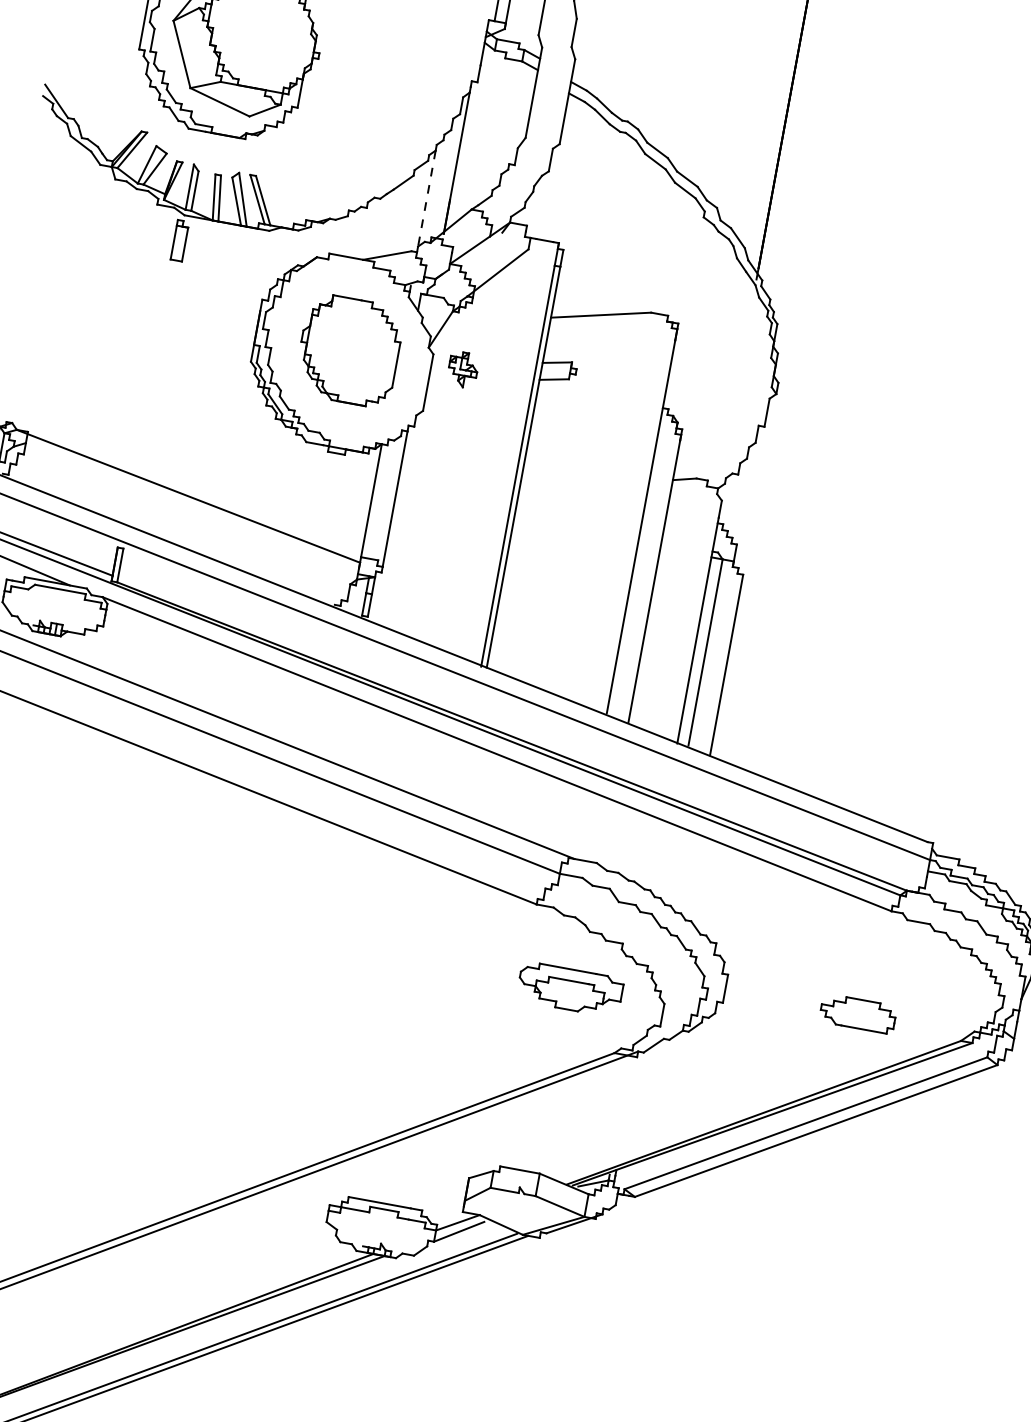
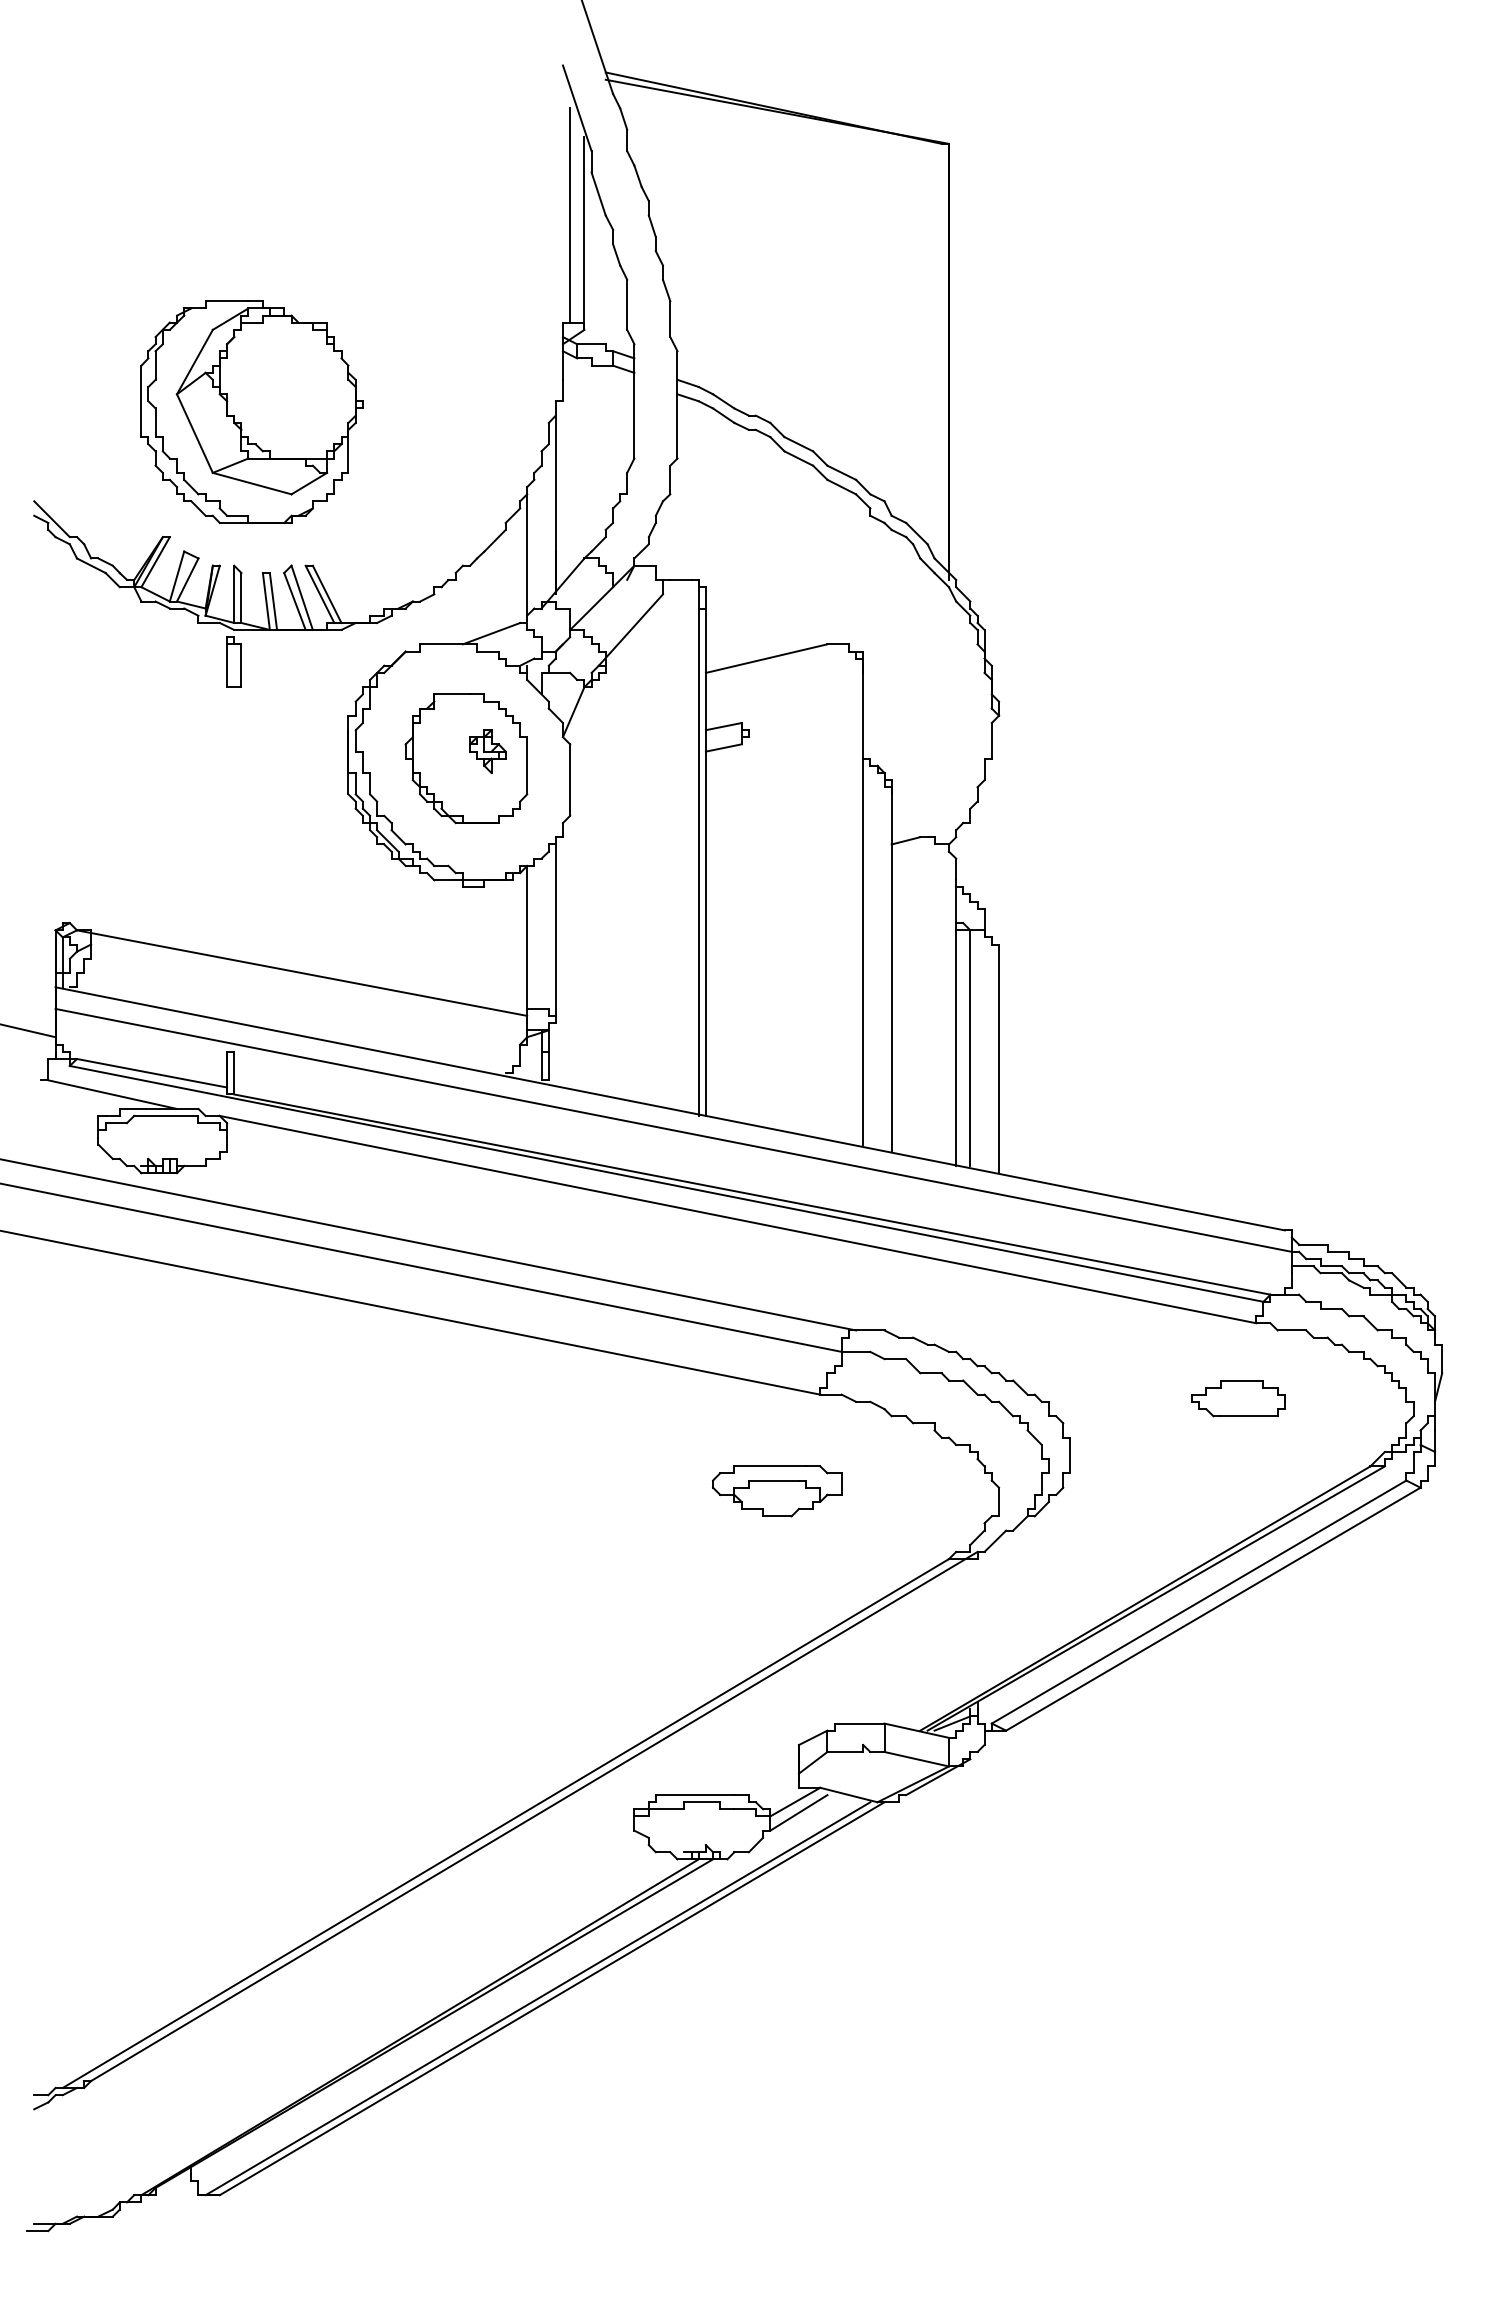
line: (426, 202) -> (527, 559), dashed -> solid
part: (462, 369) -> (487, 751), moved
part: (570, 989) -> (777, 1491), moved
part: (858, 1013) -> (1238, 1398), moved

